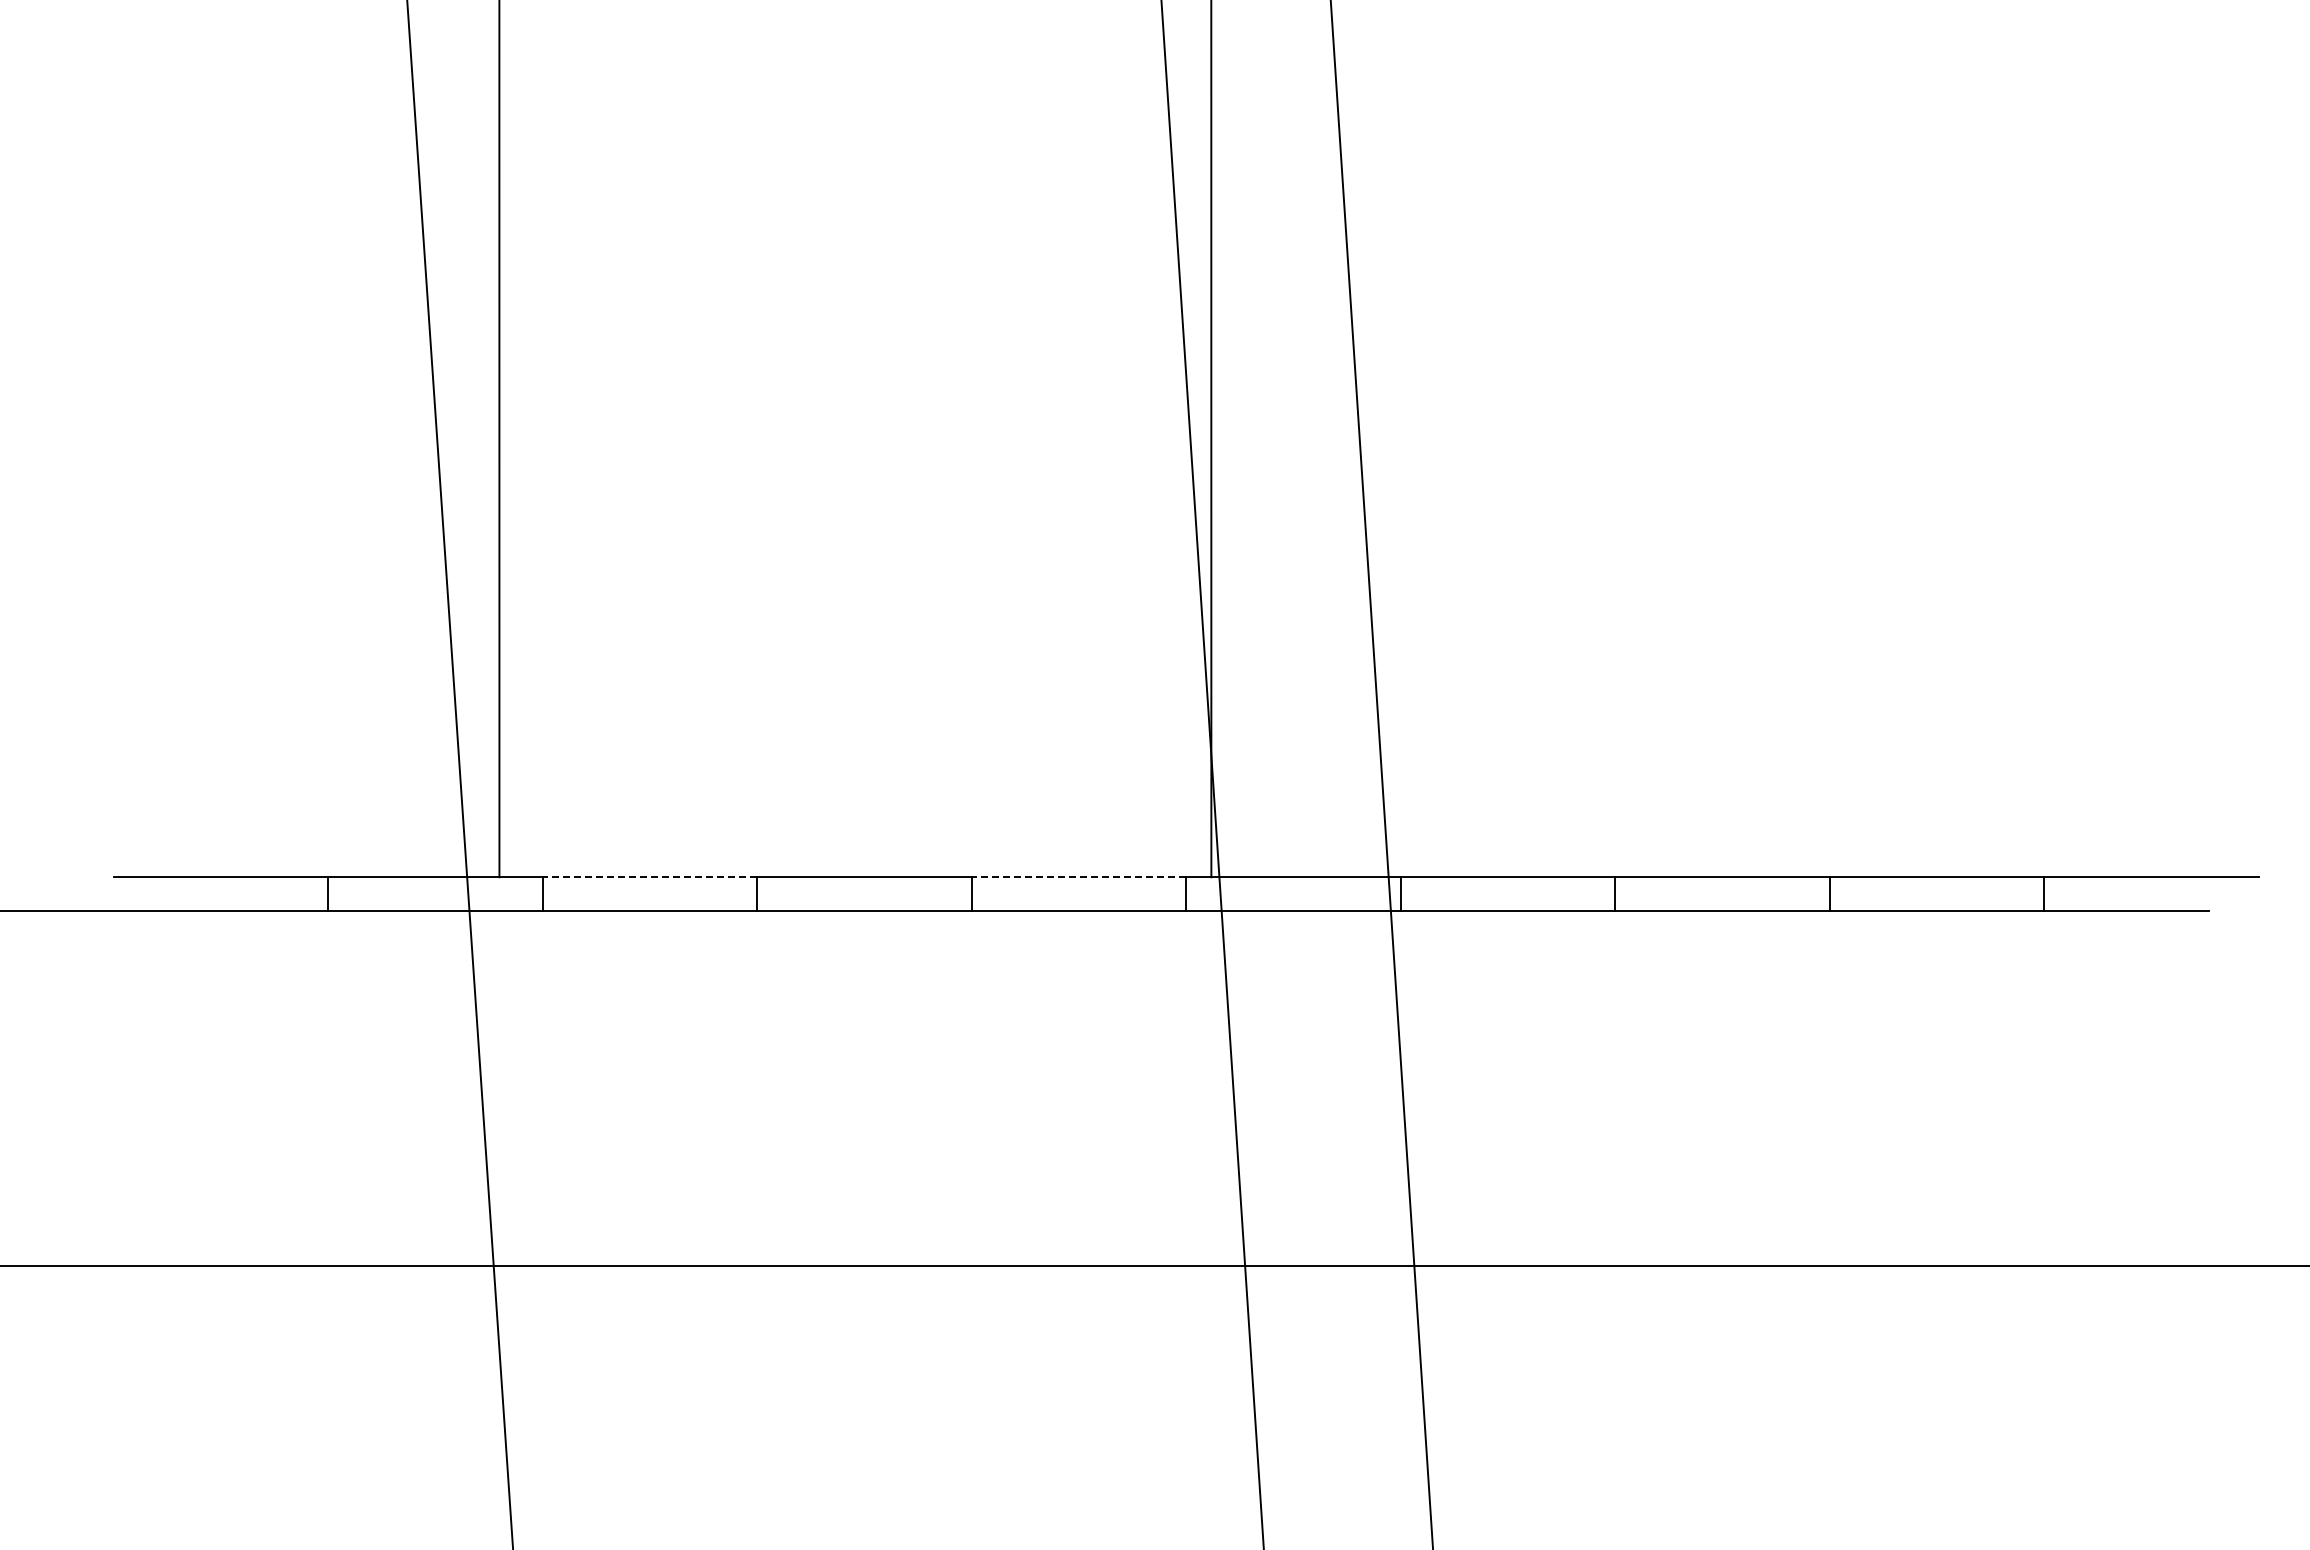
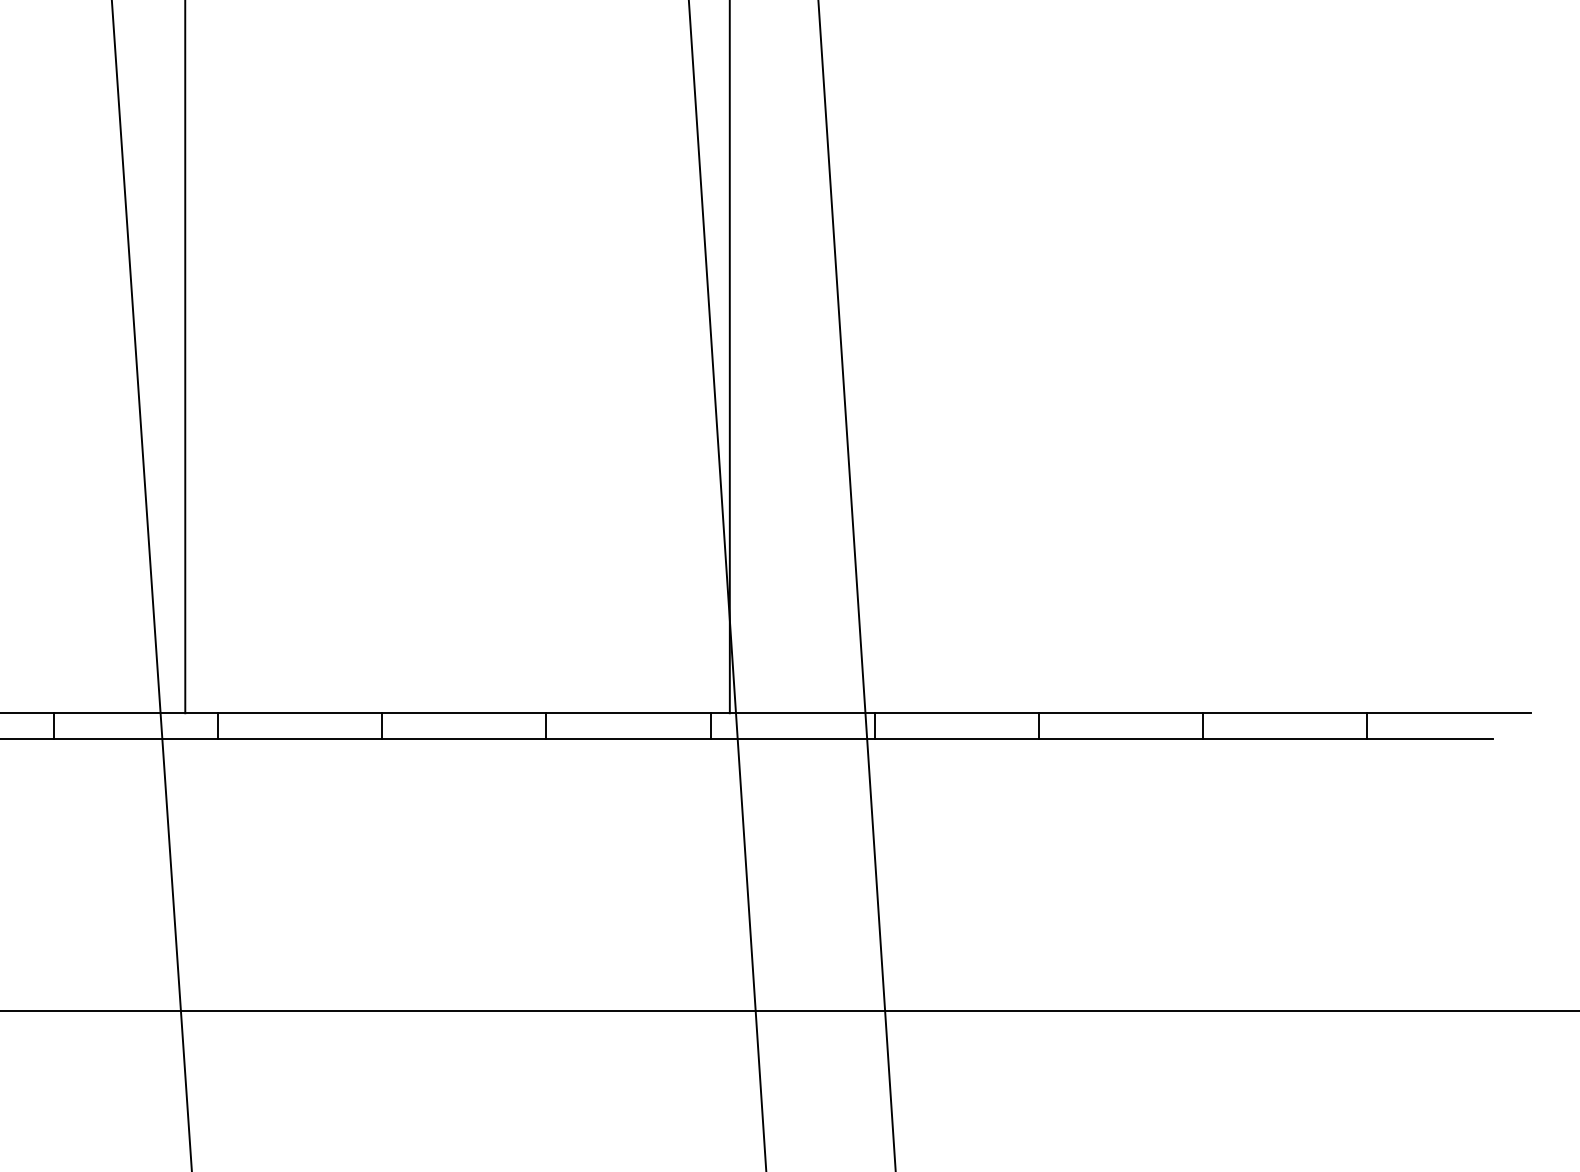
line: (649, 877) -> (300, 713), dashed -> solid
line: (1078, 877) -> (628, 713), dashed -> solid

